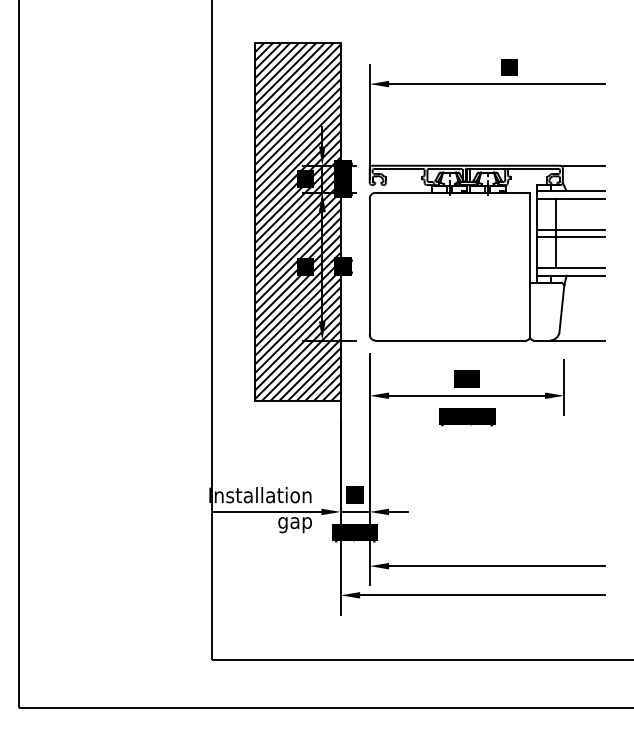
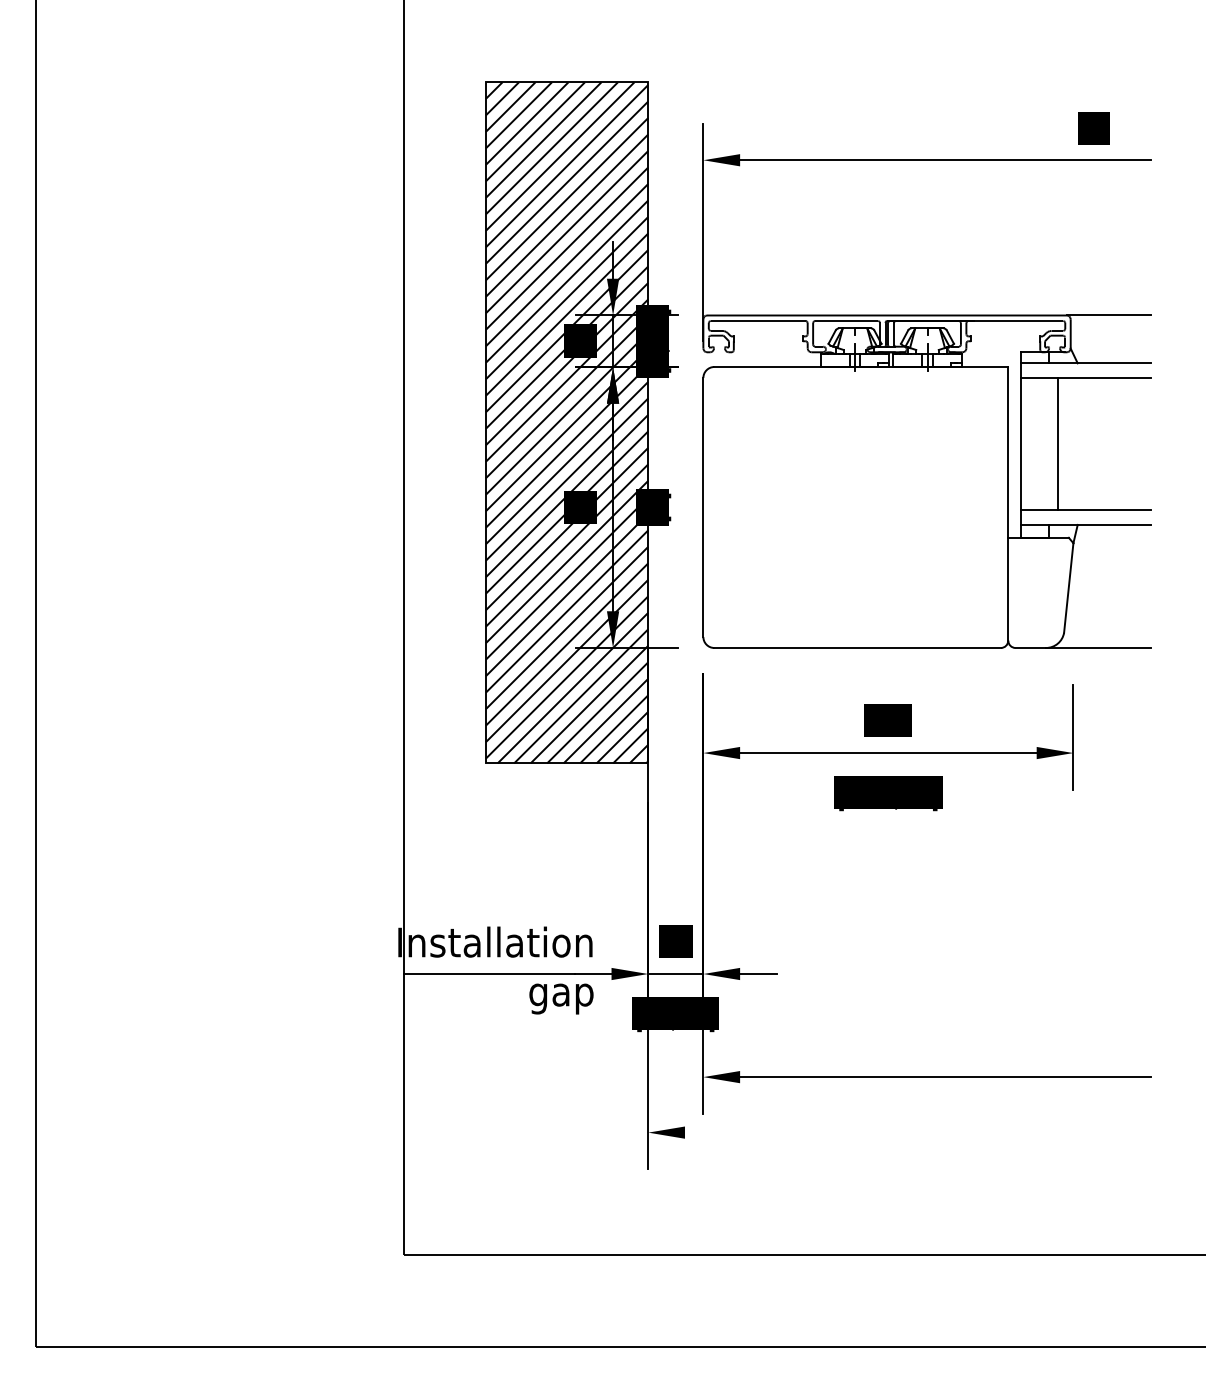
text: (509, 67) -> (1094, 128), moved
line: (570, 229) -> (1085, 436), removed
line: (570, 237) -> (1085, 451), removed
line: (482, 595) -> (917, 1132), removed

